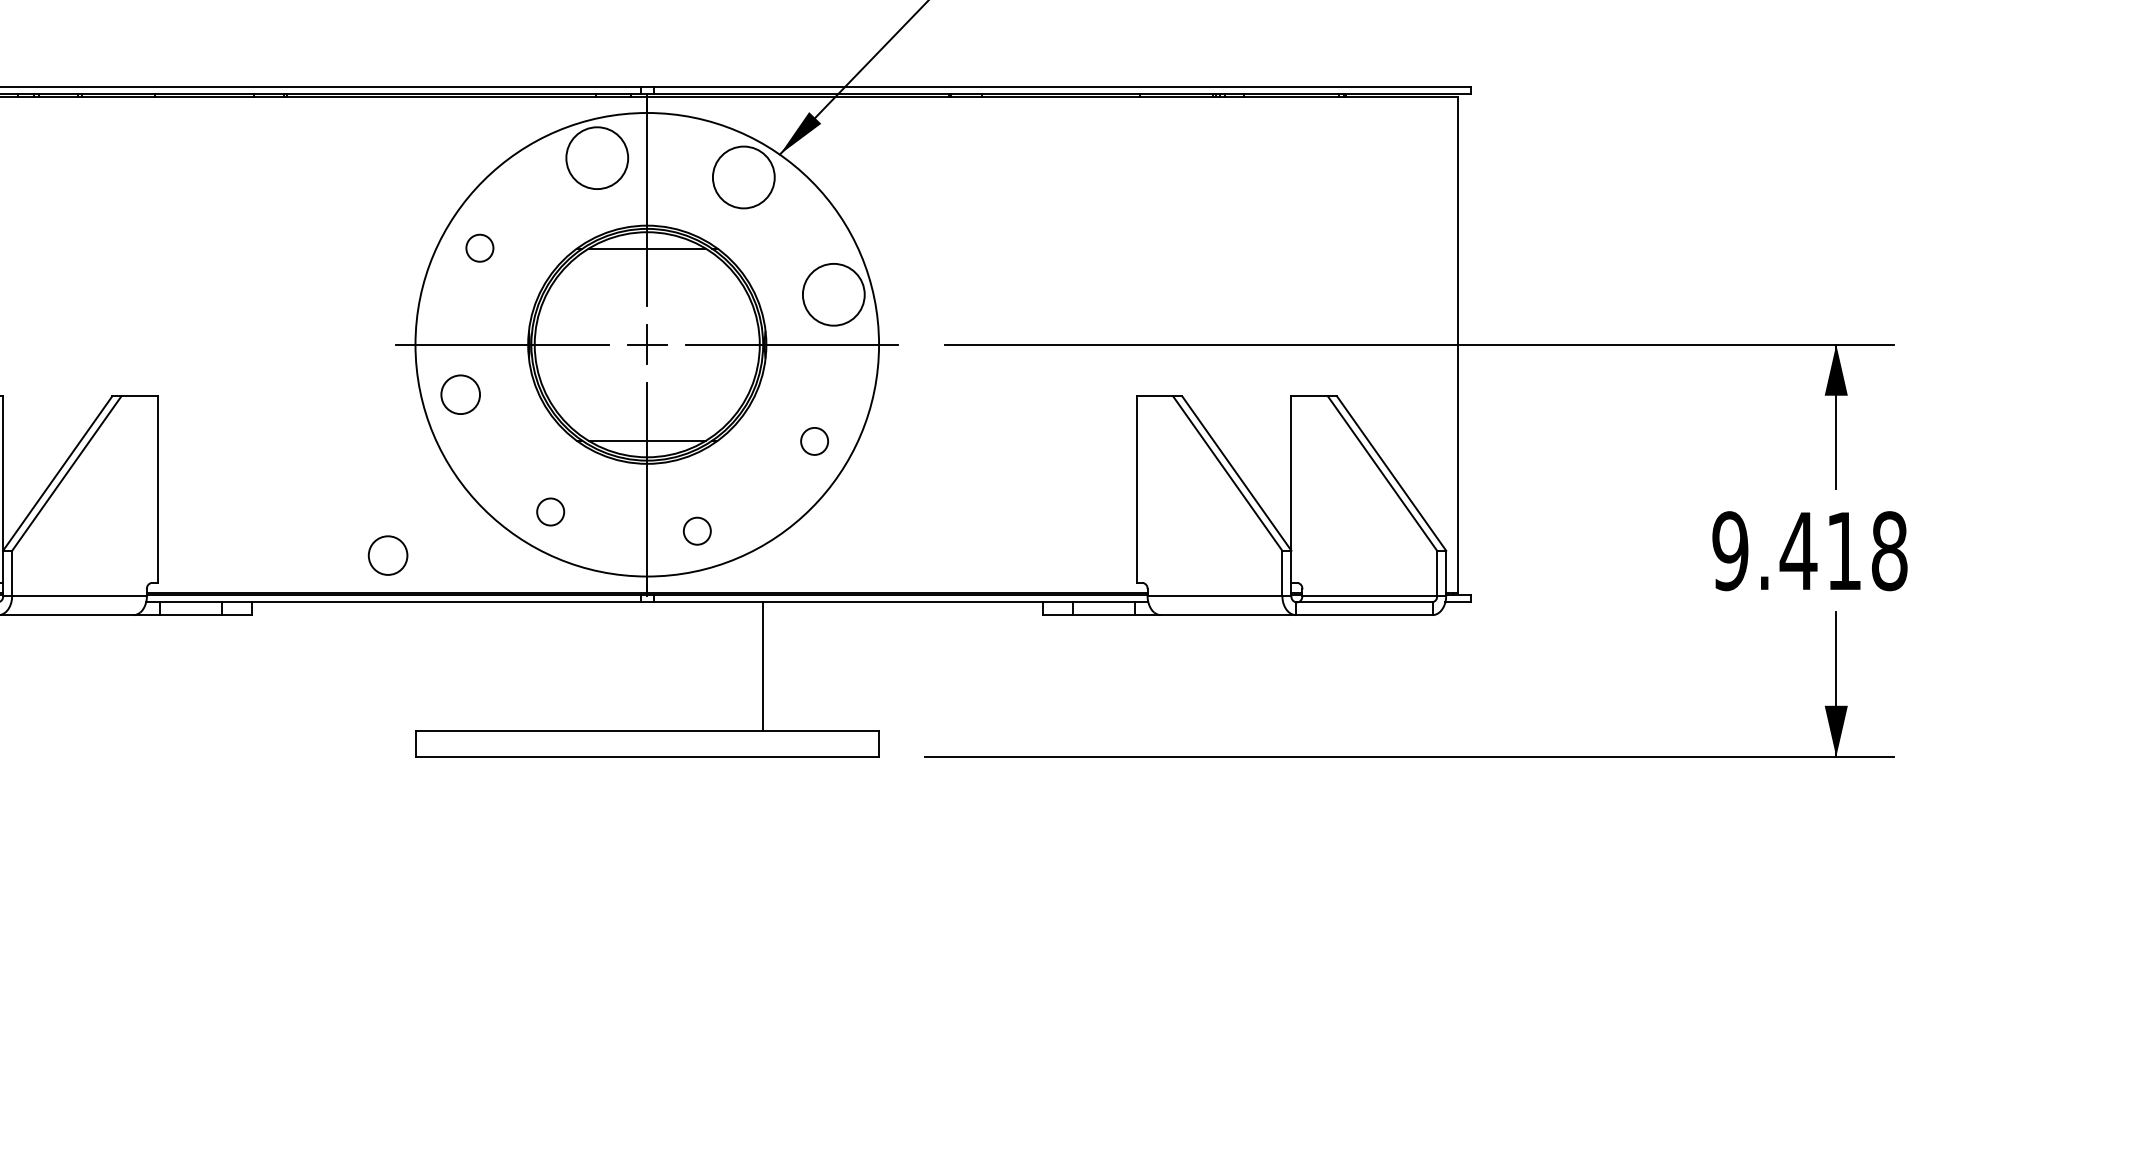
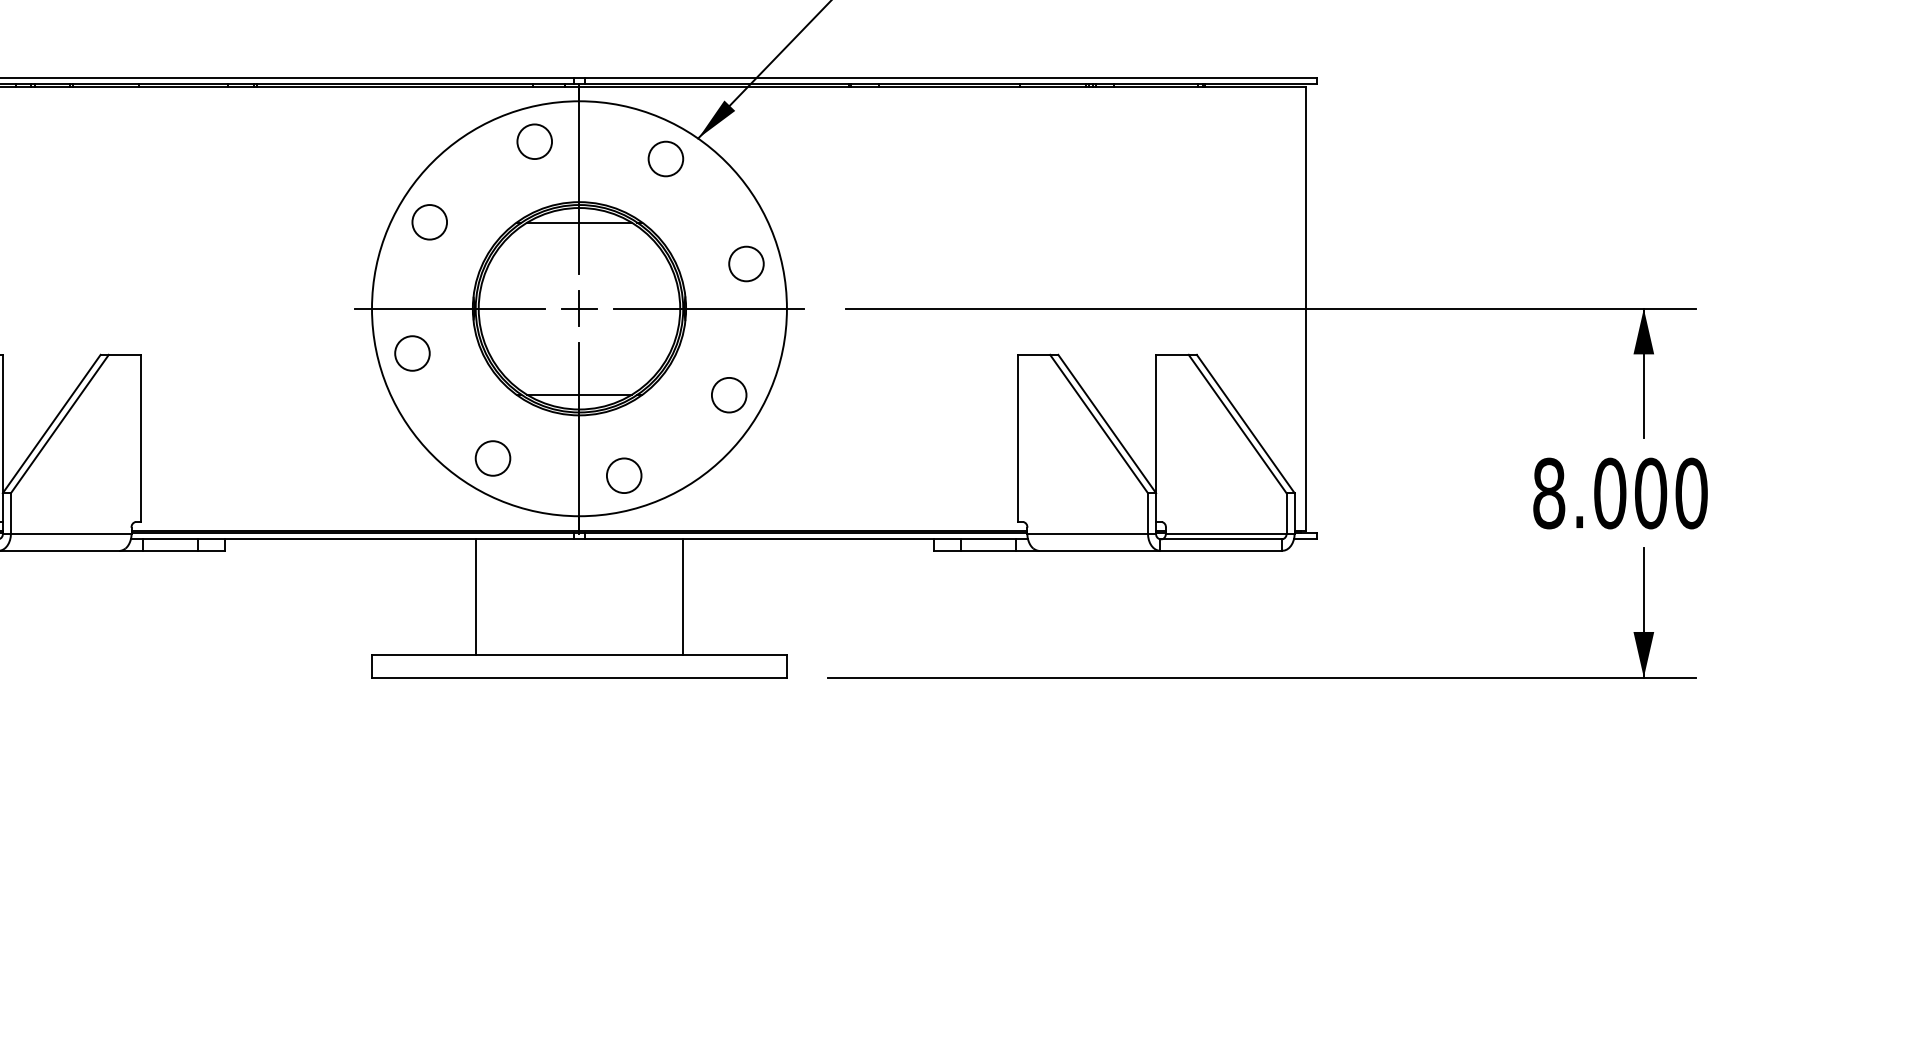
circle: (597, 157) -> (534, 141), size x0.62
circle: (743, 176) -> (665, 158), size x0.62
circle: (479, 248) -> (429, 222), size x1.43
circle: (833, 294) -> (746, 263), size x0.62
circle: (814, 441) -> (729, 395), size x1.43
circle: (550, 512) -> (492, 458), size x1.43
circle: (697, 531) -> (624, 475), size x1.43
text: (1810, 551) -> (1620, 493), 9.418 -> 8.000
circle: (388, 555) -> (347, 497), removed
line: (531, 666) -> (475, 596), added

